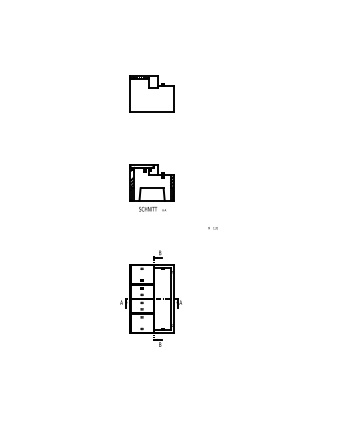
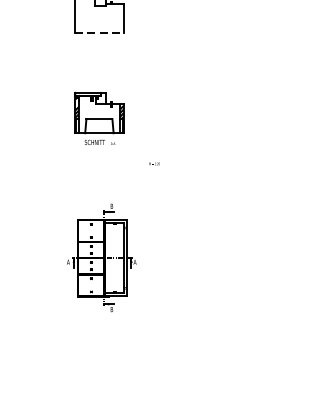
line: (152, 111) -> (99, 32), solid -> dashed
text: (212, 228) -> (153, 164), moved
part: (150, 298) -> (100, 257), moved

